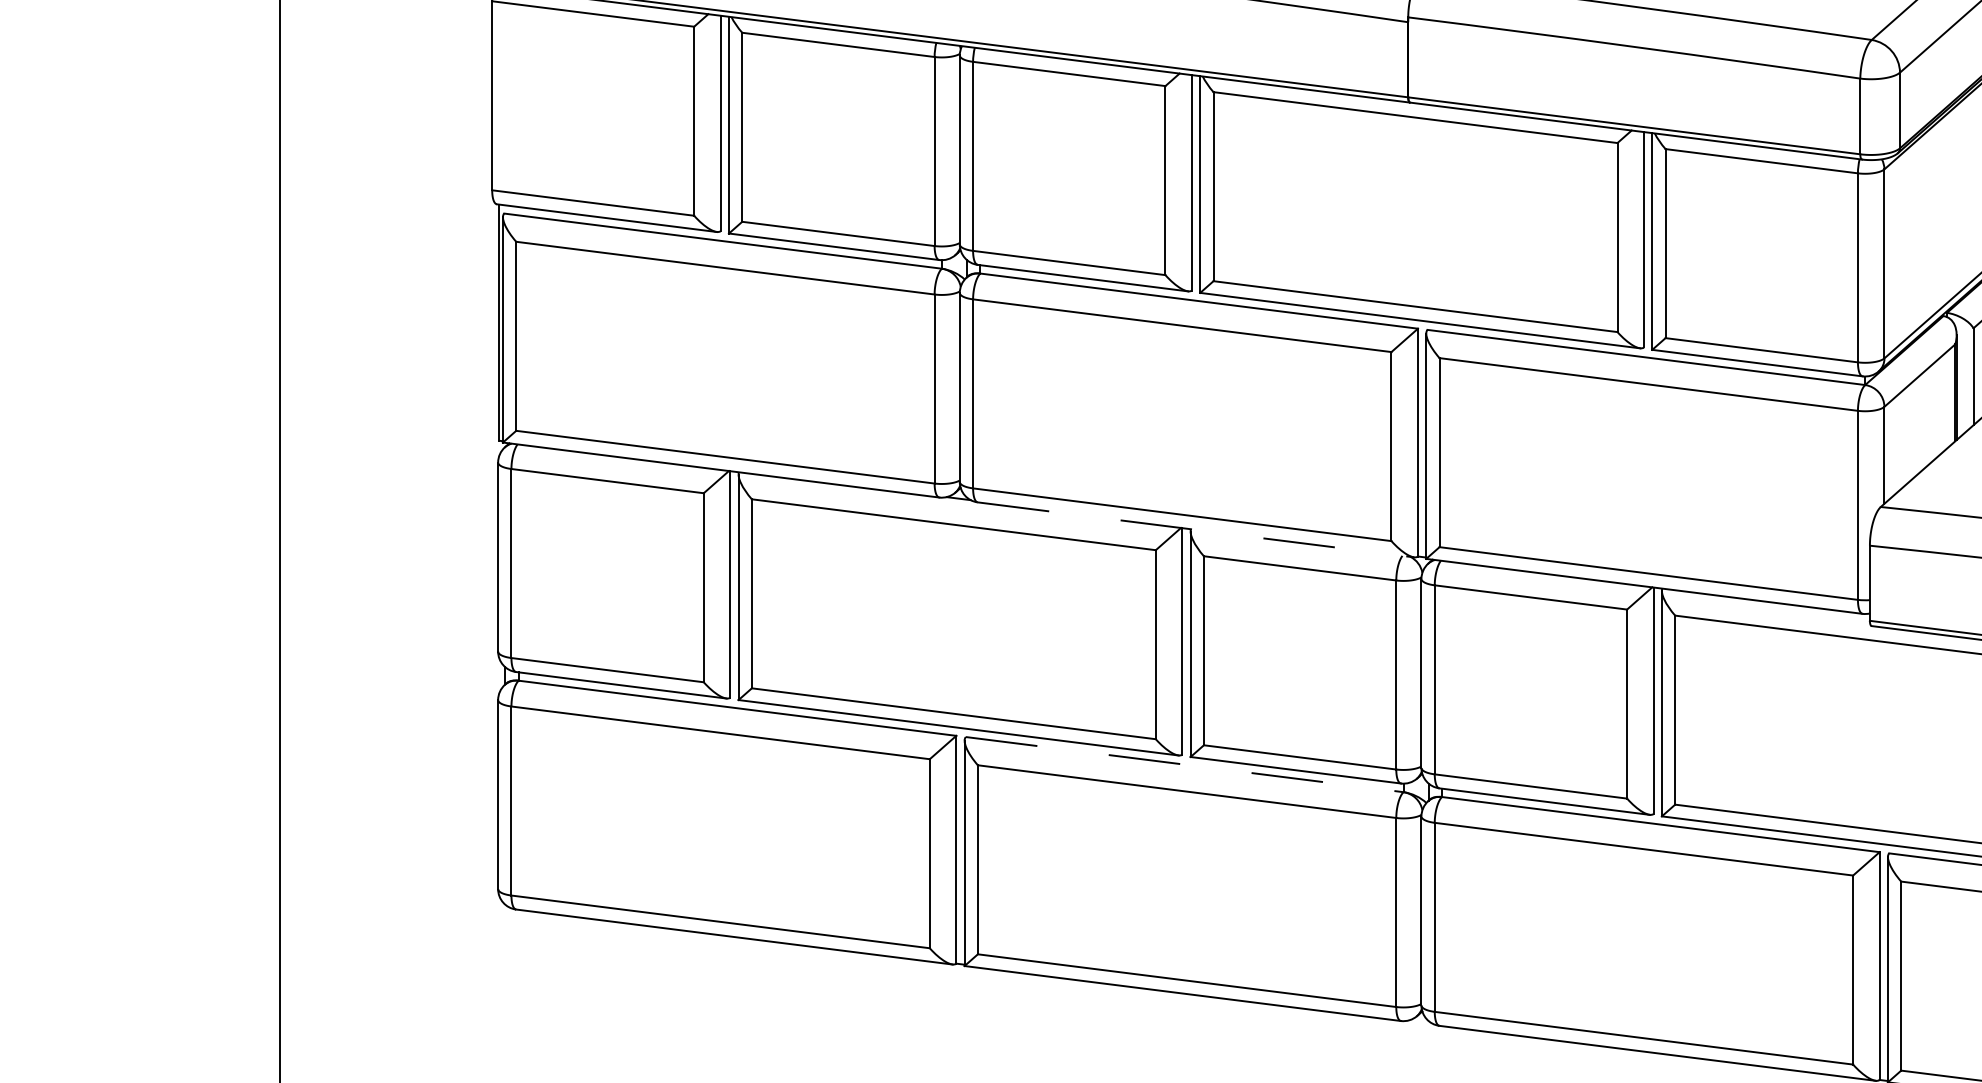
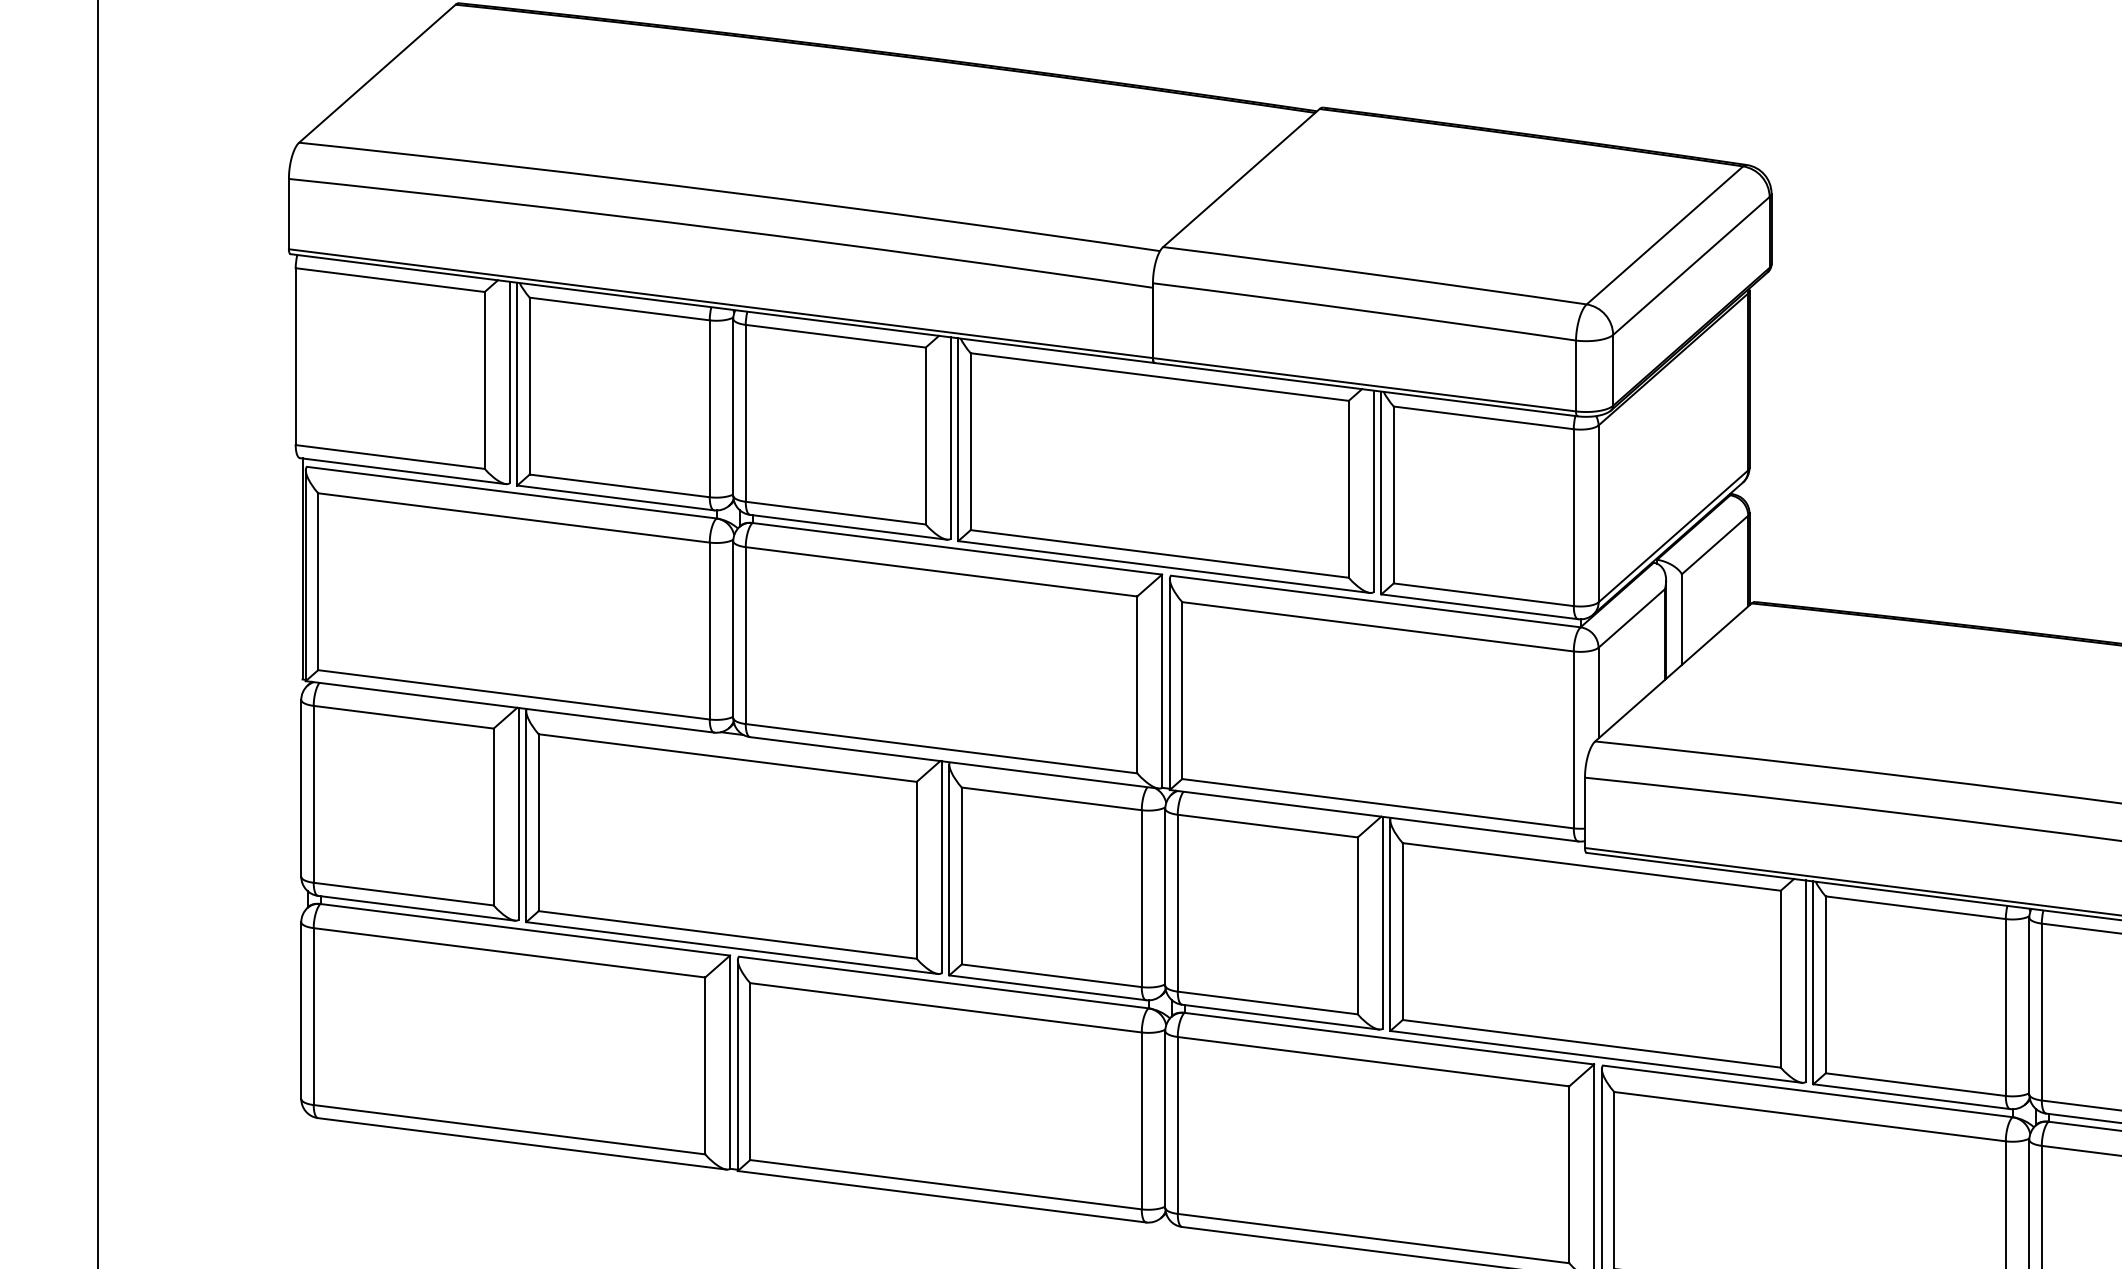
line: (1196, 529) -> (954, 762), dashed -> solid
line: (1185, 764) -> (944, 982), dashed -> solid

